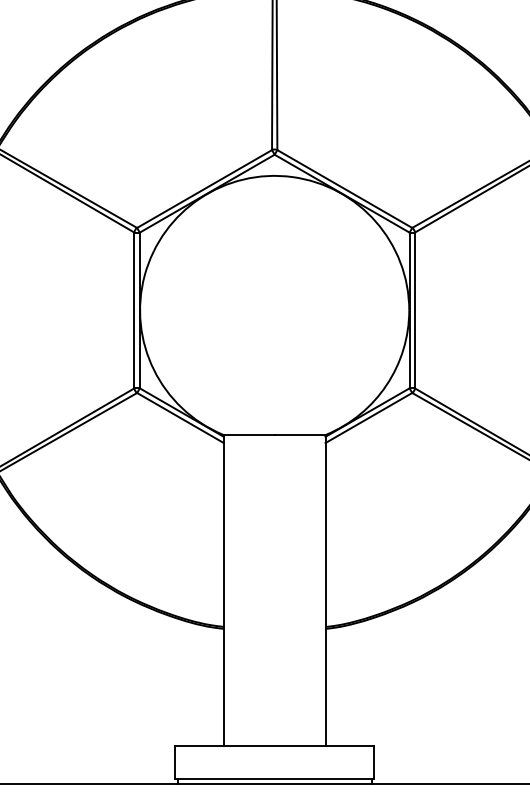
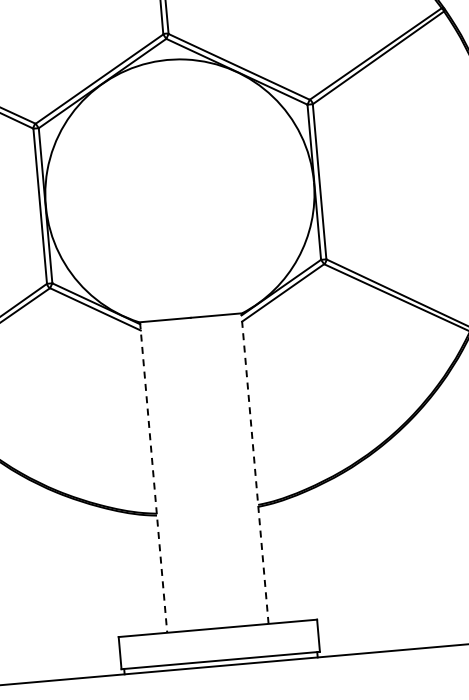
line: (223, 590) -> (153, 477), solid -> dashed
line: (325, 590) -> (254, 468), solid -> dashed

